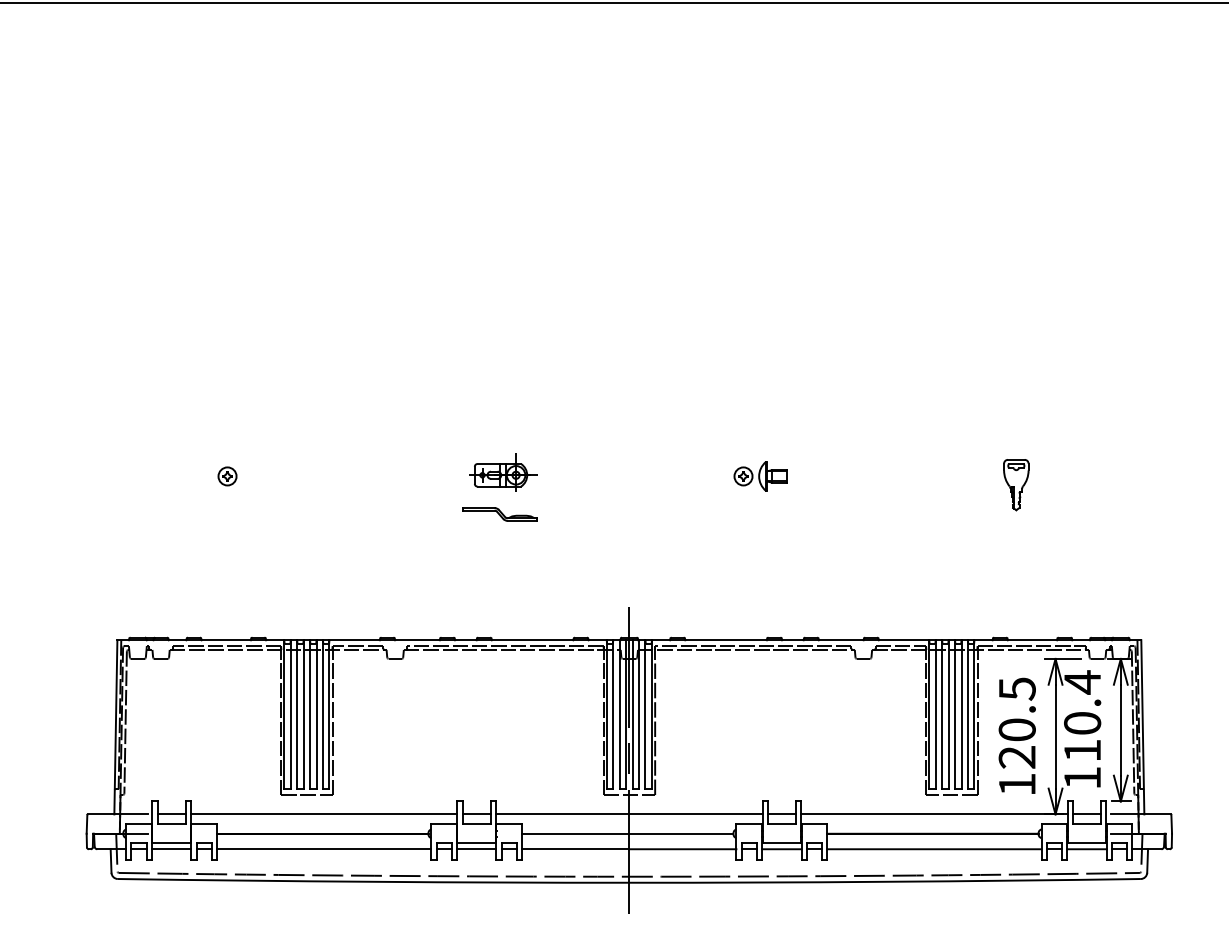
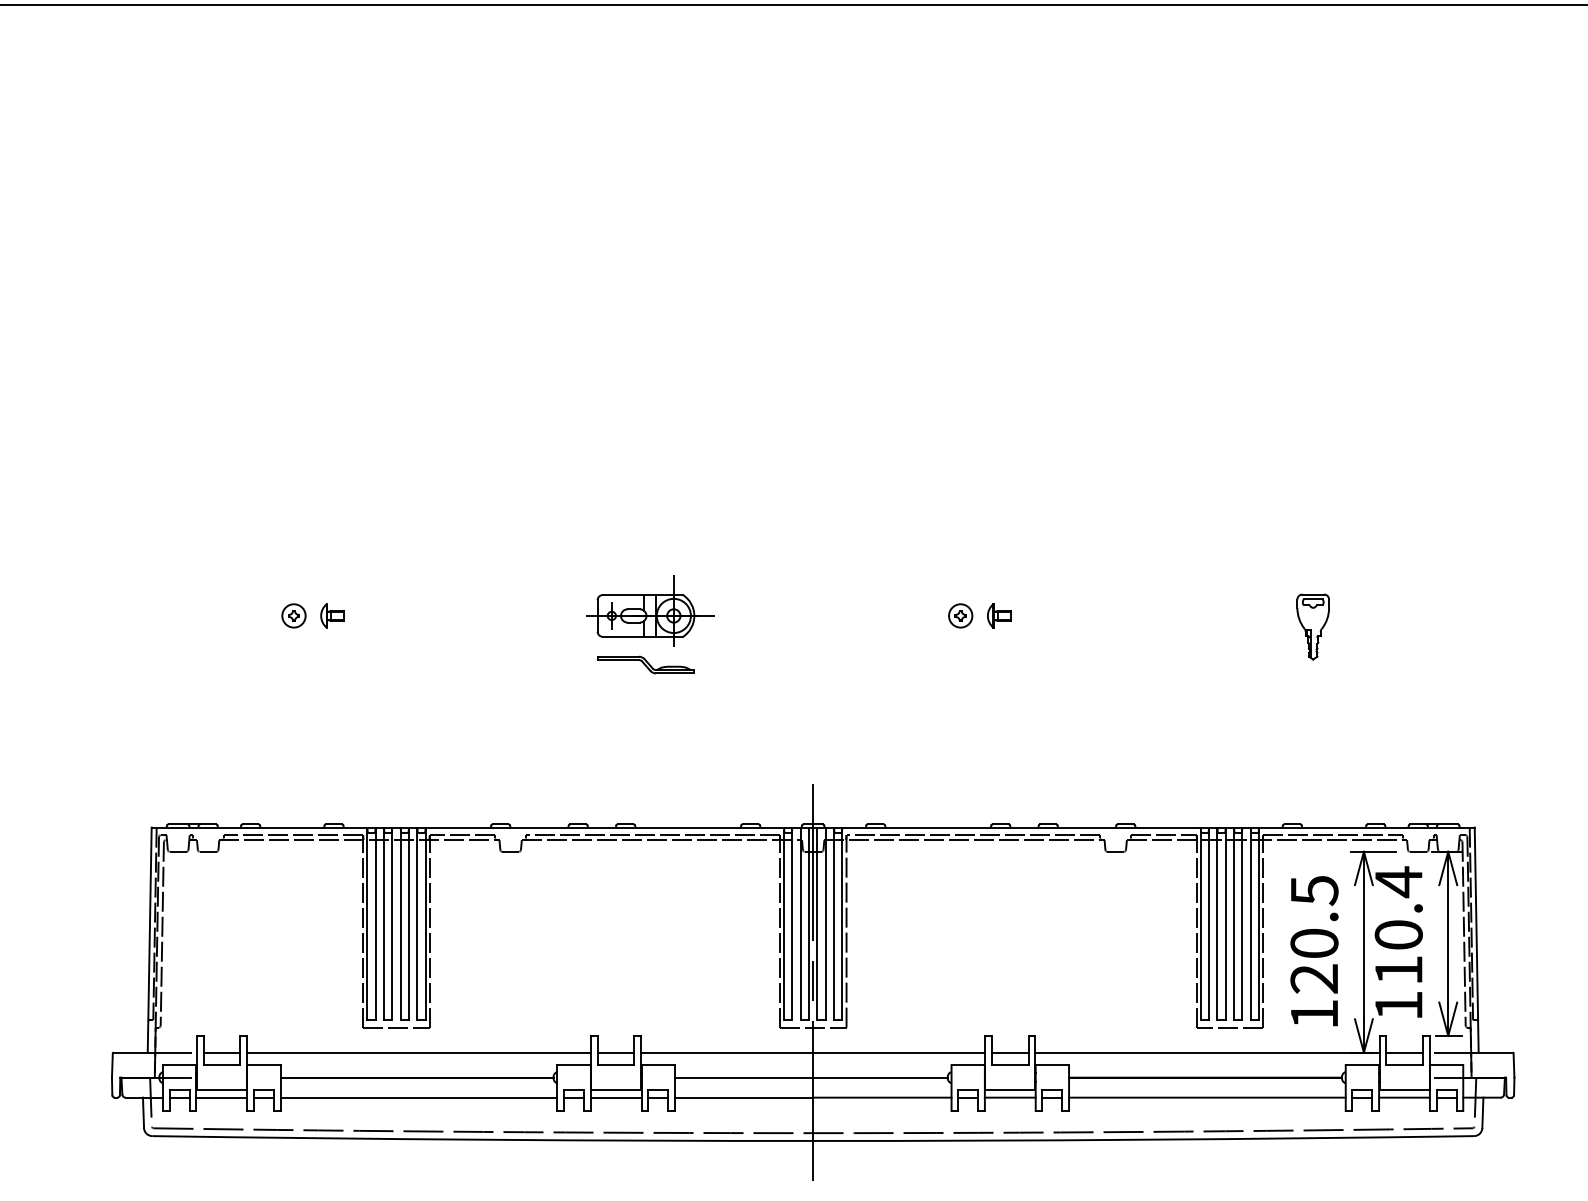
part: (503, 472) -> (650, 610), size x1.43
part: (257, 476) -> (332, 615), added
part: (773, 476) -> (999, 615), size x0.62

